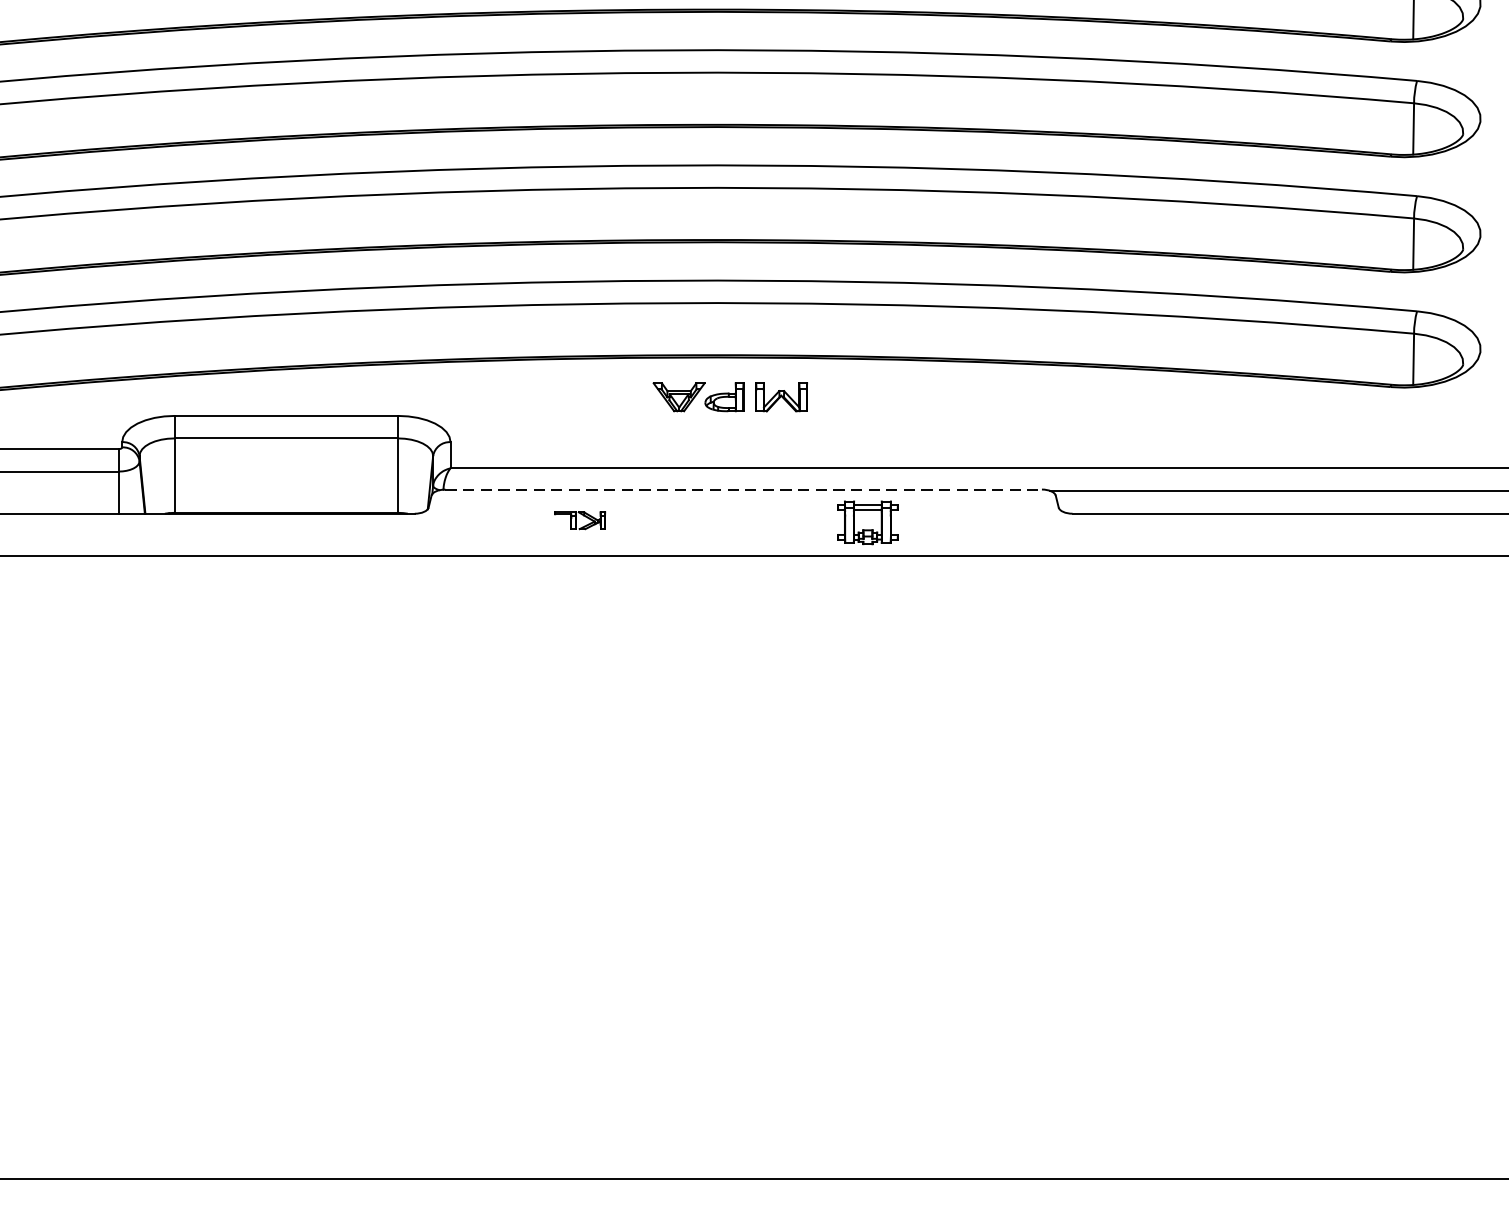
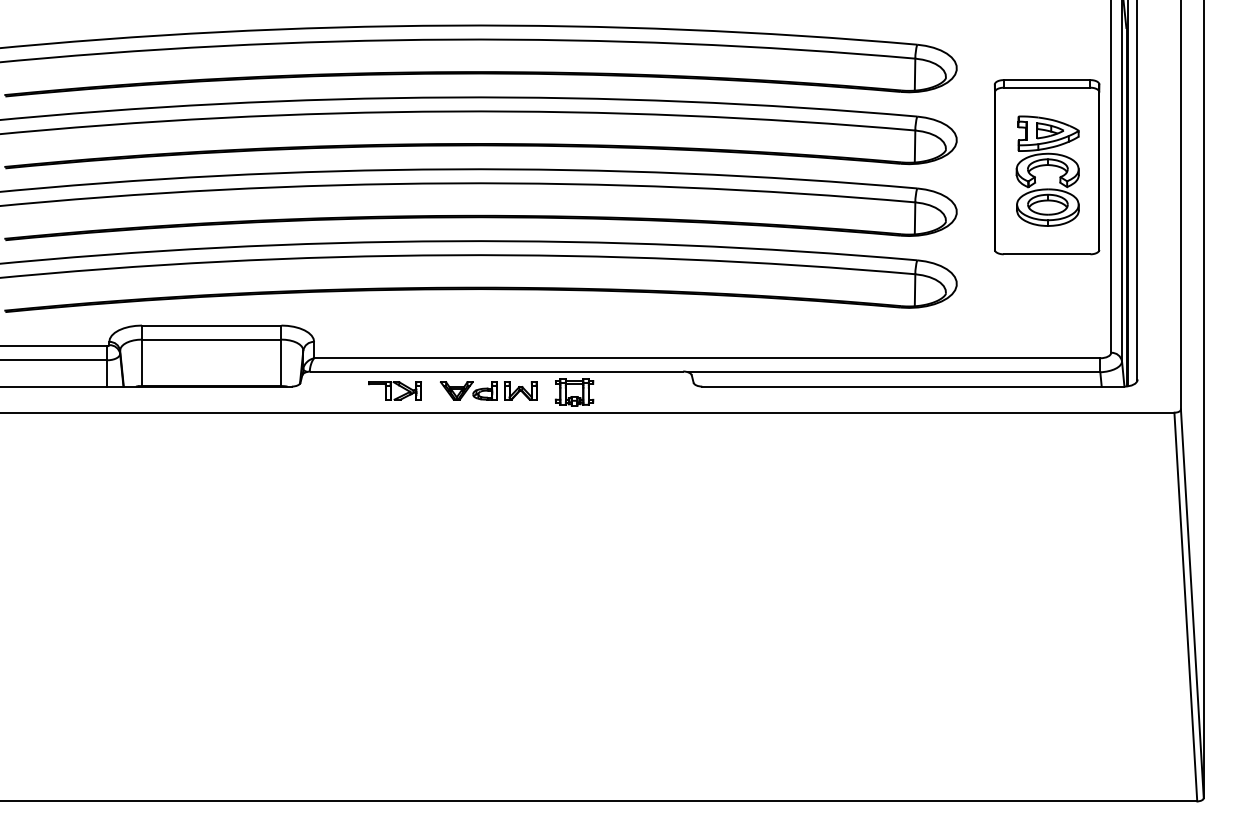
part: (729, 396) -> (488, 390), moved
line: (744, 489) -> (497, 371), dashed -> solid
part: (579, 519) -> (394, 390), size x1.67

